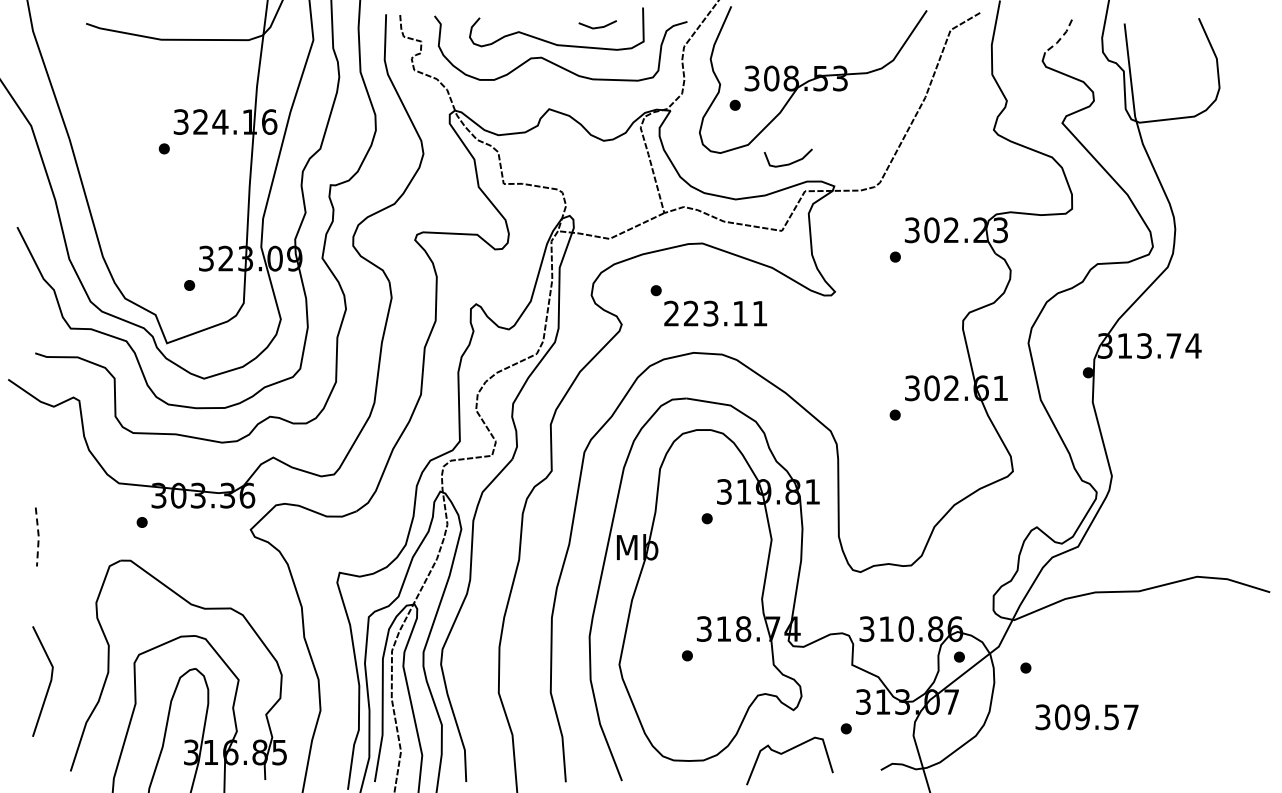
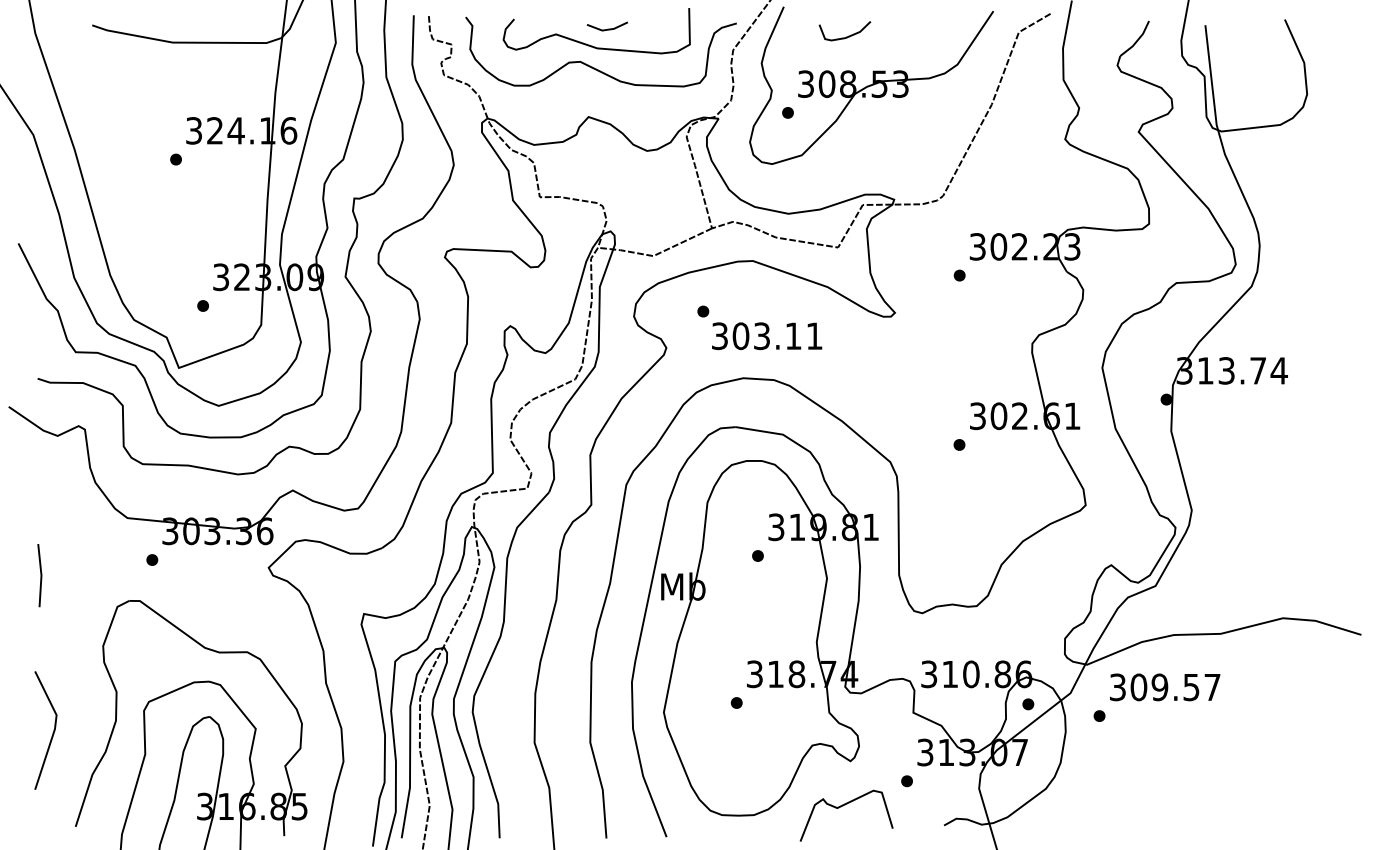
line: (598, 26) -> (608, 28), moved
line: (1061, 37) -> (1137, 40), dashed -> solid
curve: (790, 162) -> (847, 35), moved
text: (681, 313) -> (730, 336), 223.11 -> 303.11
line: (38, 536) -> (41, 575), dashed -> solid
text: (1086, 717) -> (1164, 687), moved

